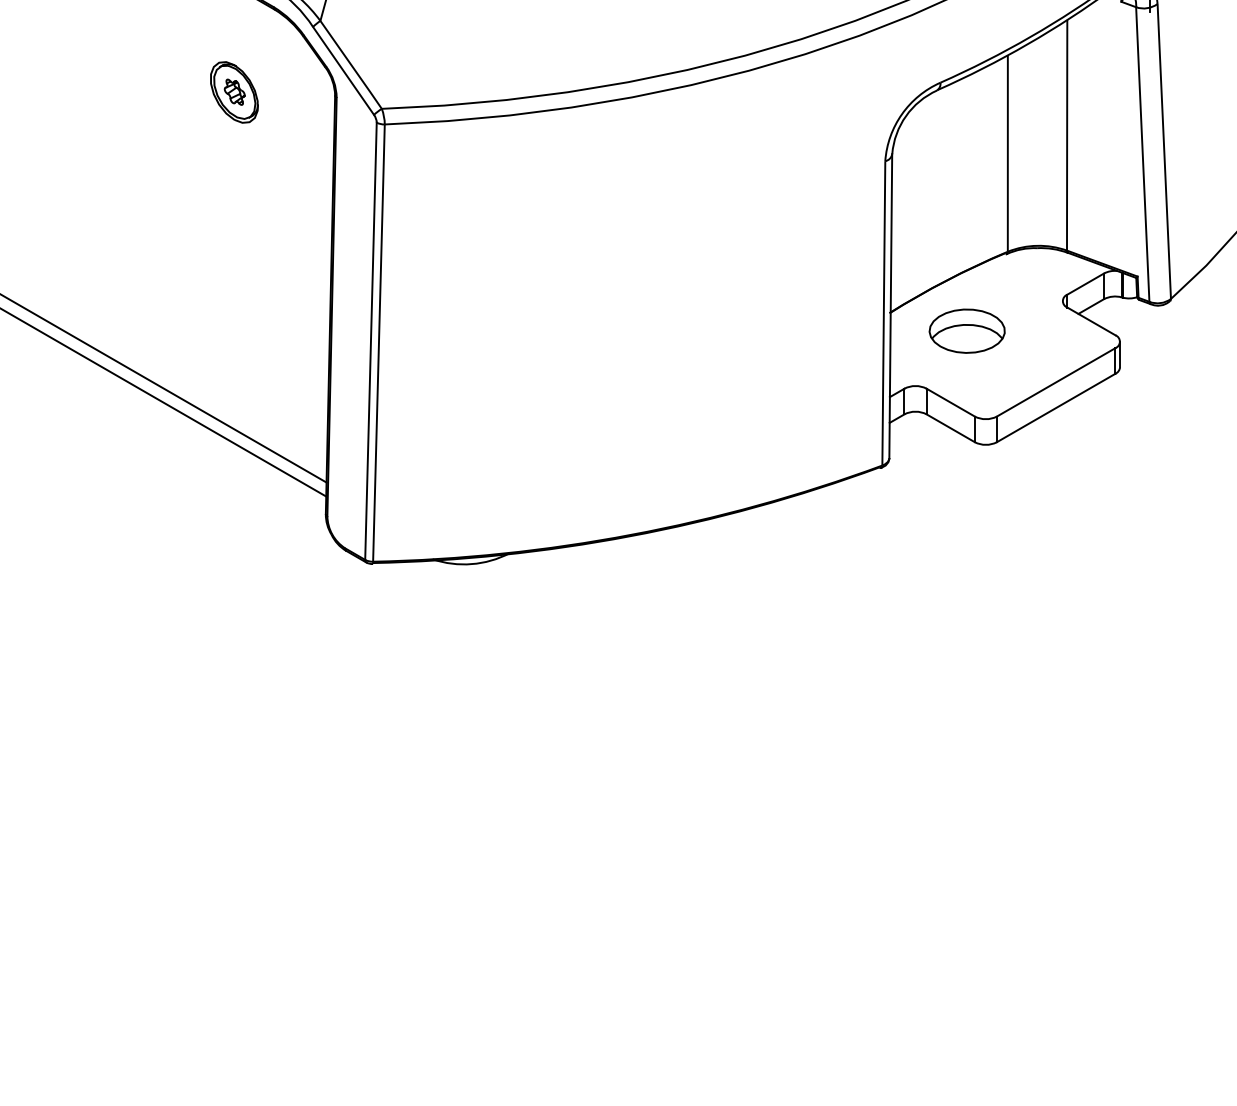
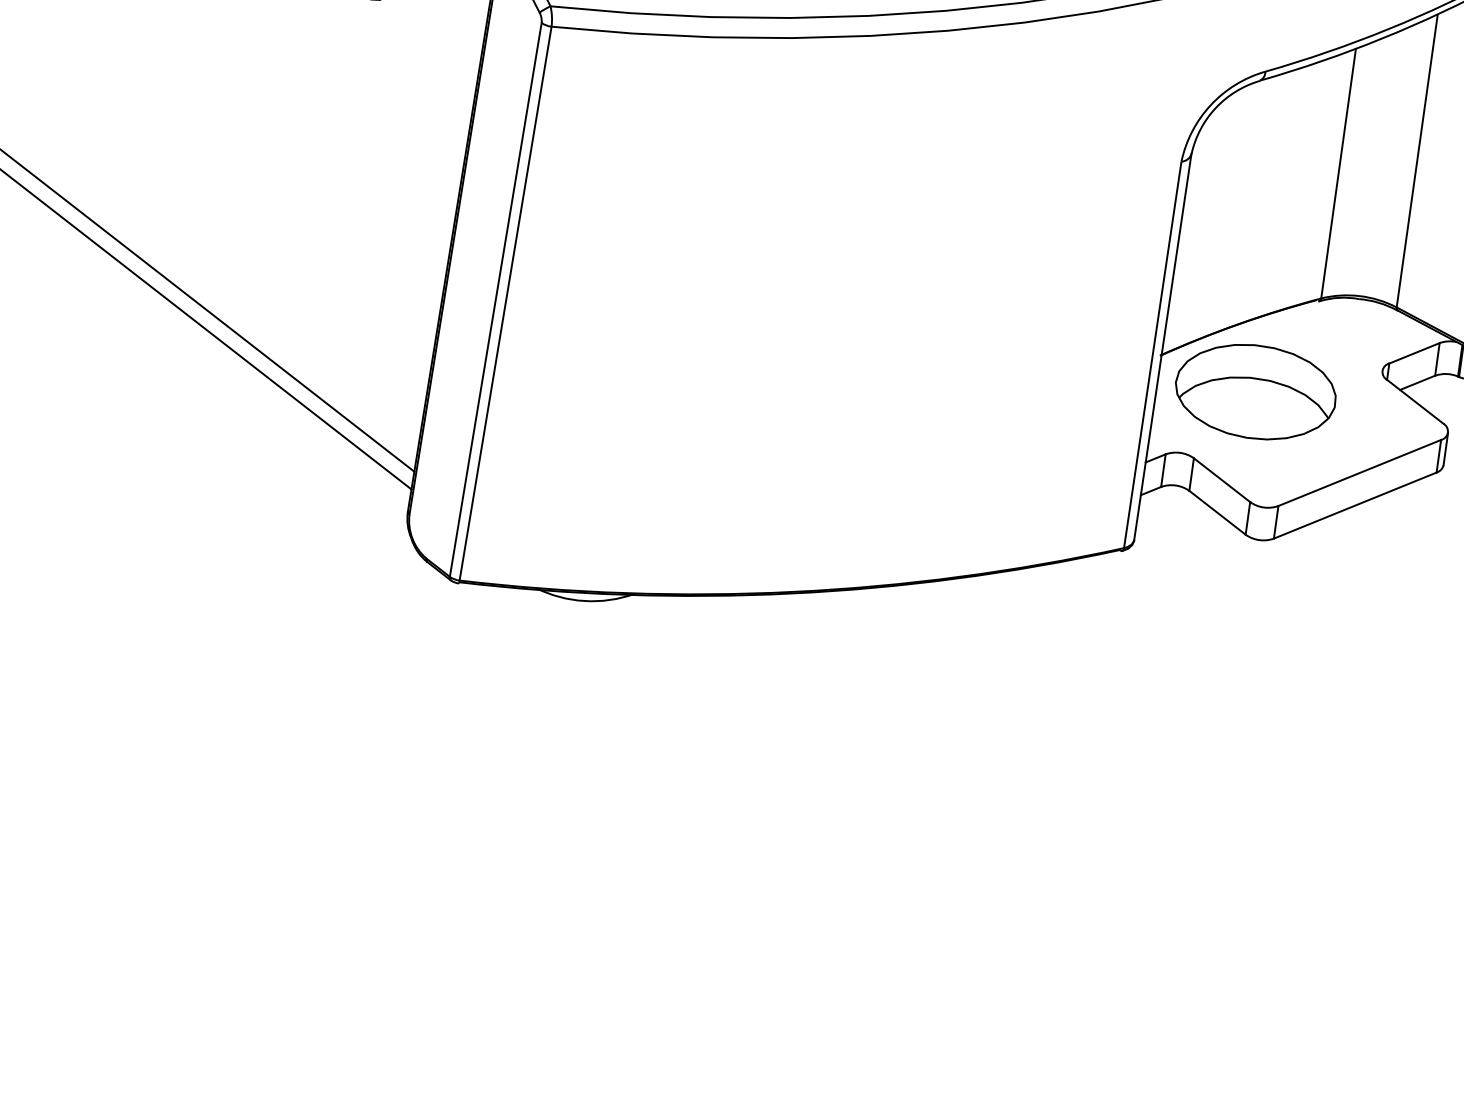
part: (966, 331) -> (1254, 392), size x1.67

